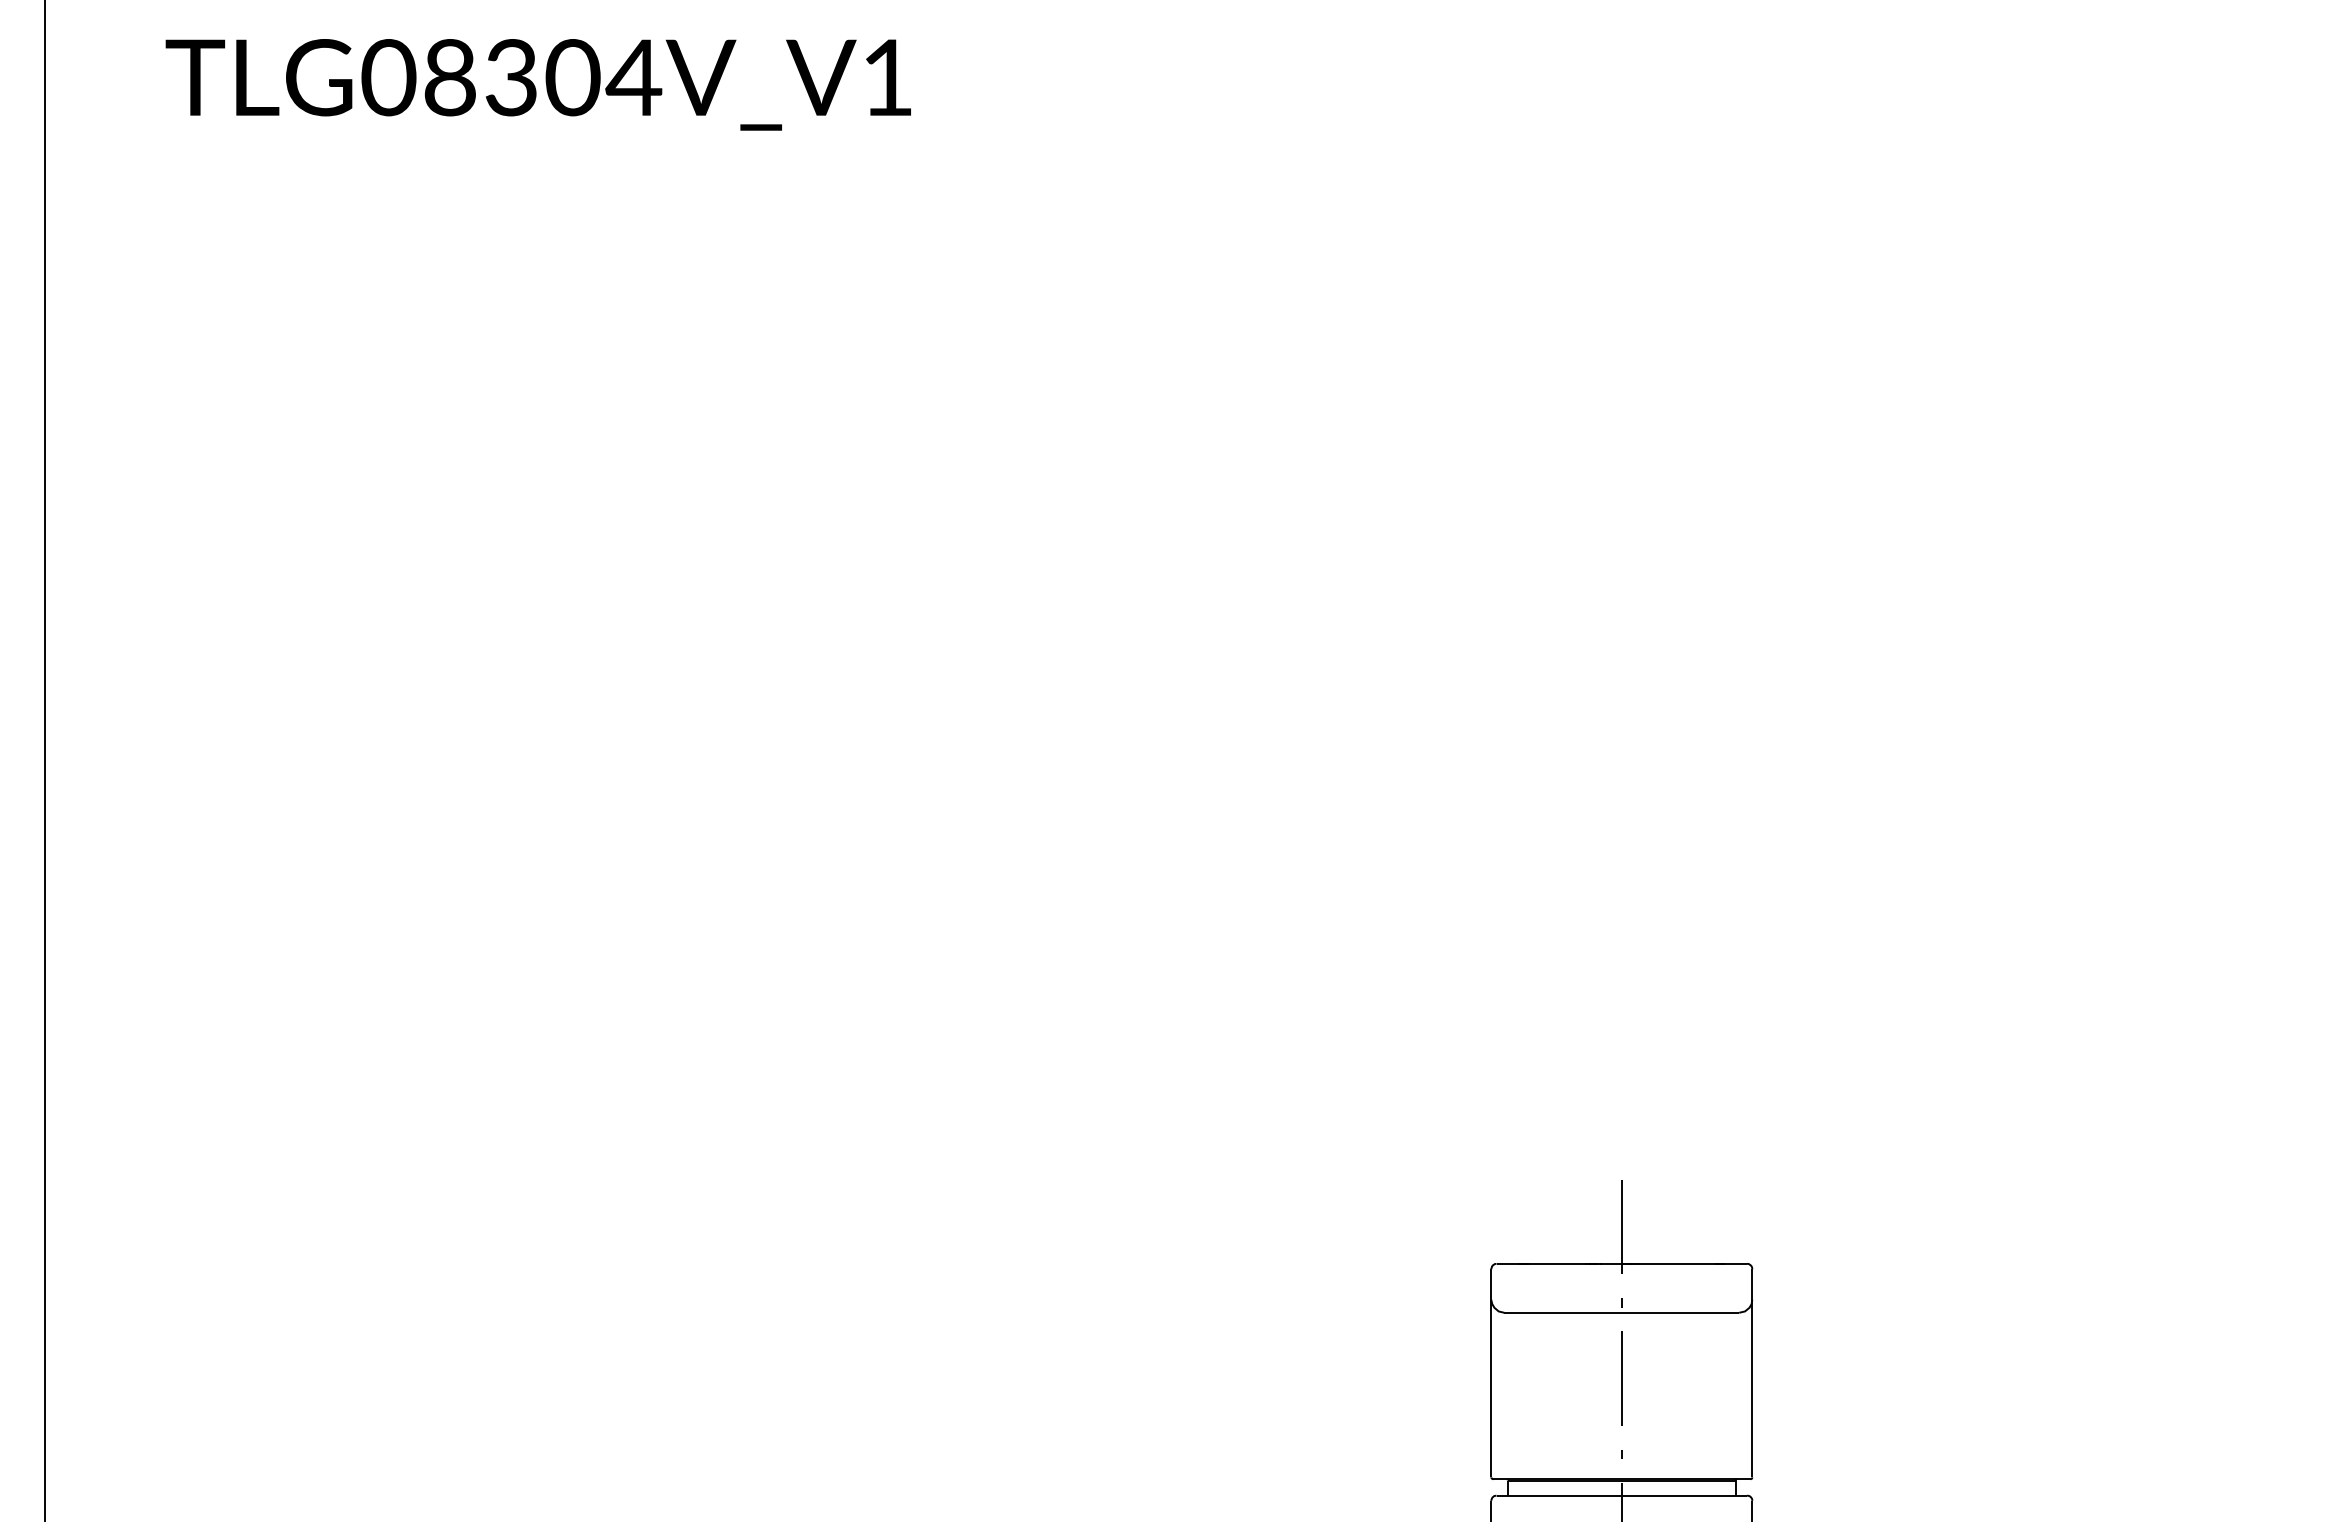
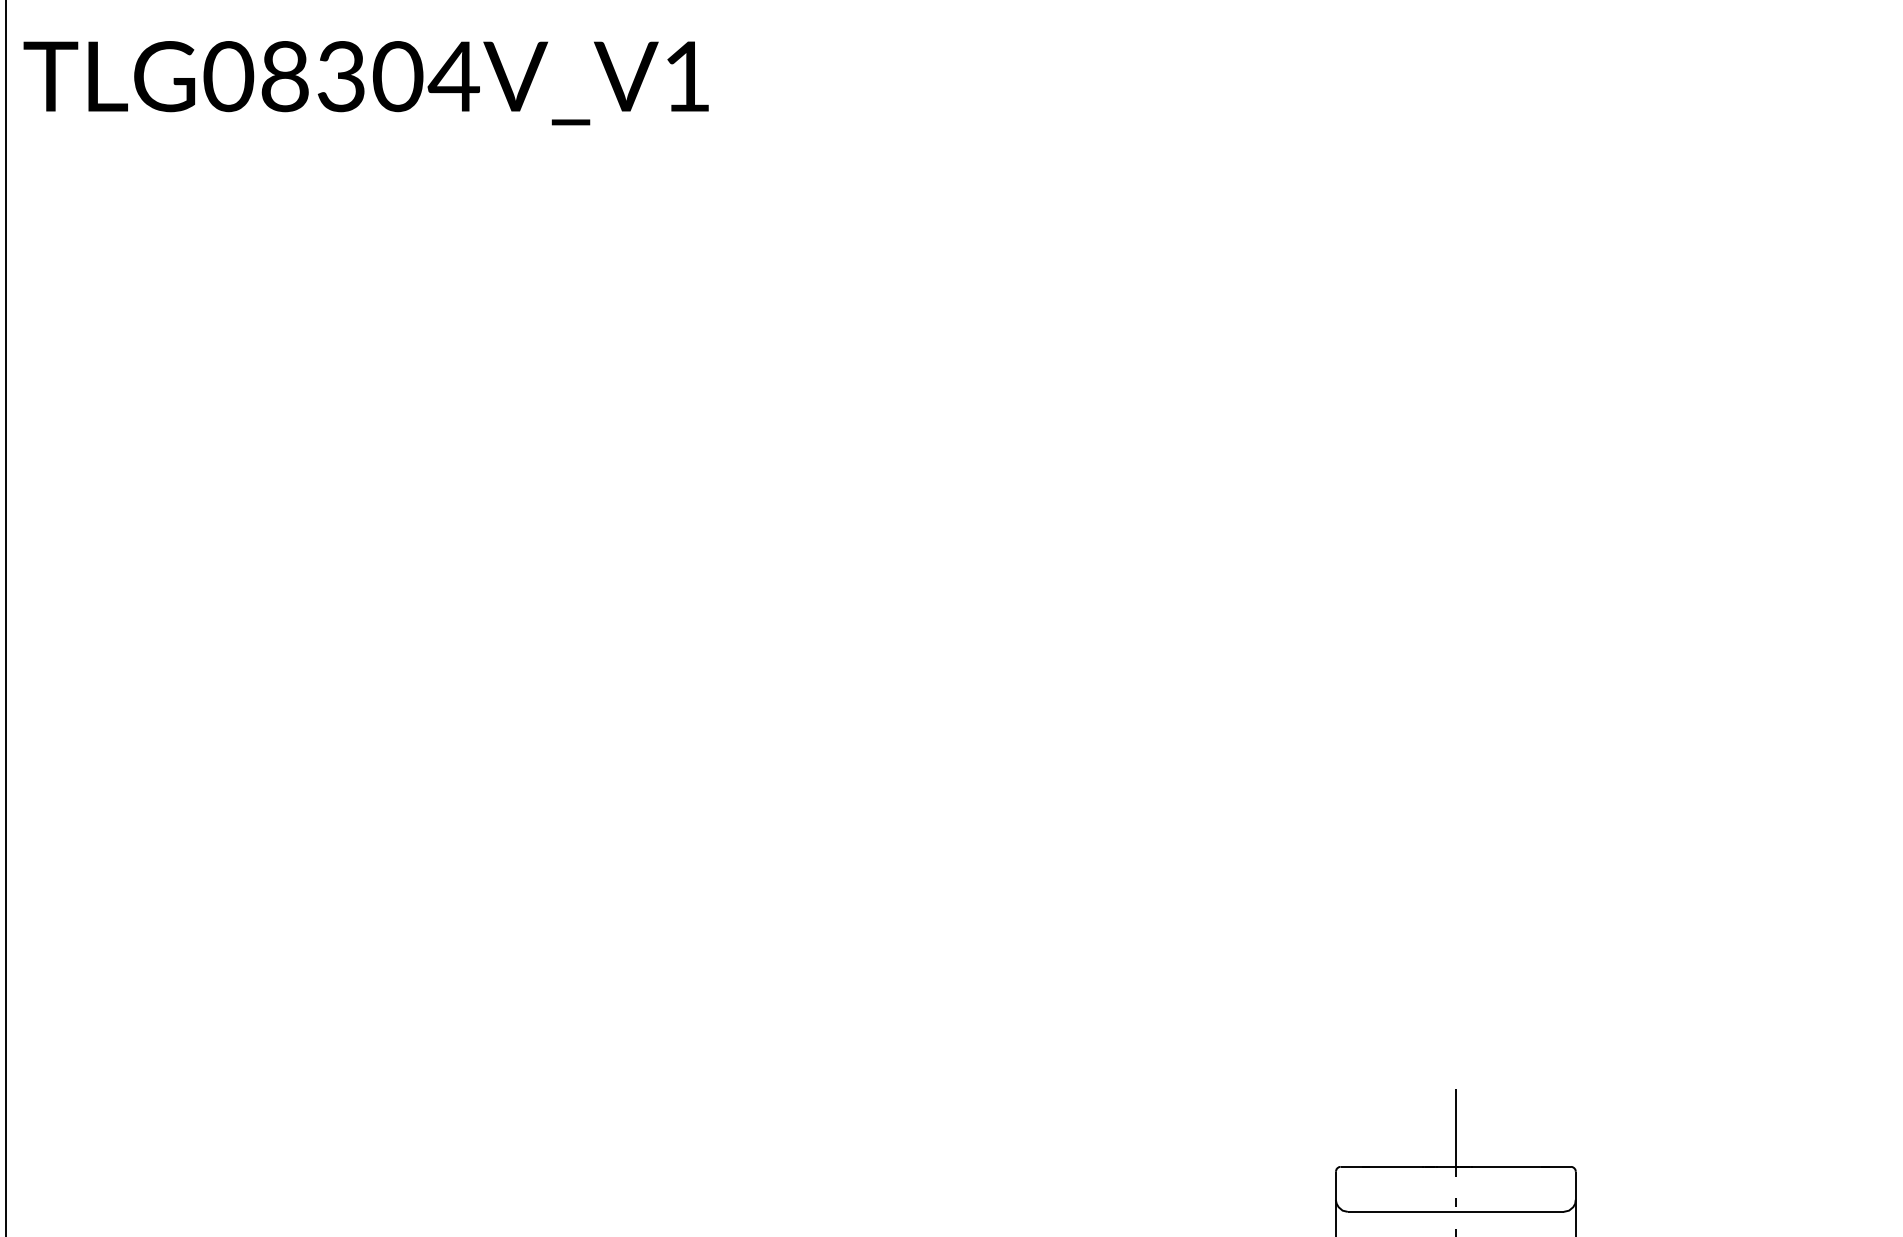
text: (537, 84) -> (365, 82), moved

